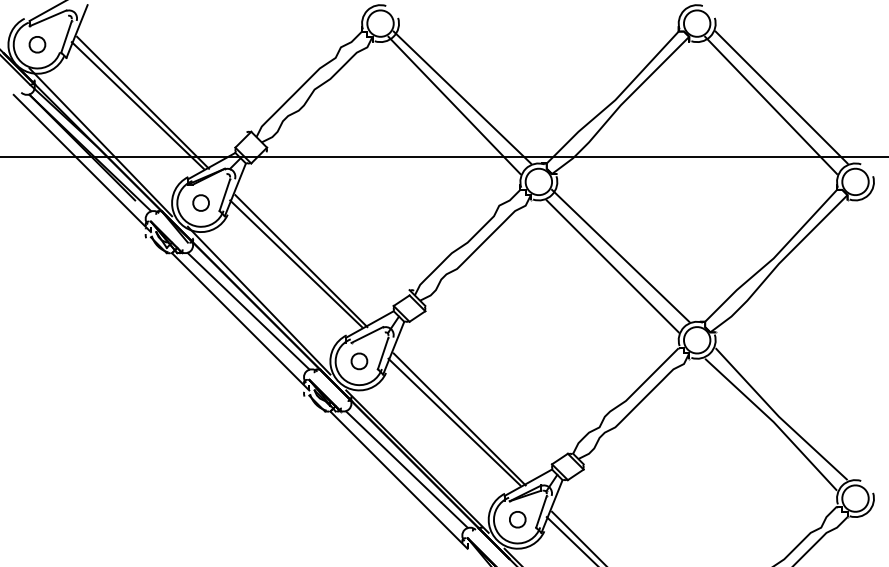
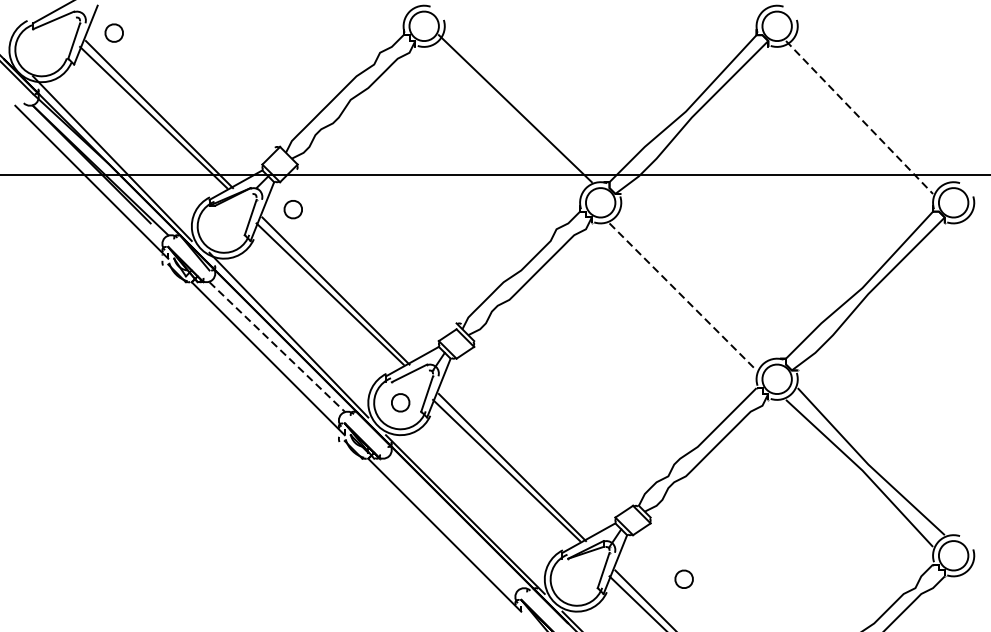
part: (37, 44) -> (114, 32), moved
line: (781, 97) -> (871, 108), removed
line: (454, 105) -> (506, 117), removed
line: (771, 105) -> (860, 117), solid -> dashed
part: (200, 202) -> (292, 208), moved
line: (620, 255) -> (691, 284), removed
line: (613, 266) -> (683, 297), solid -> dashed
line: (248, 311) -> (277, 347), solid -> dashed
line: (406, 469) -> (453, 523), removed
part: (517, 519) -> (683, 579), moved

